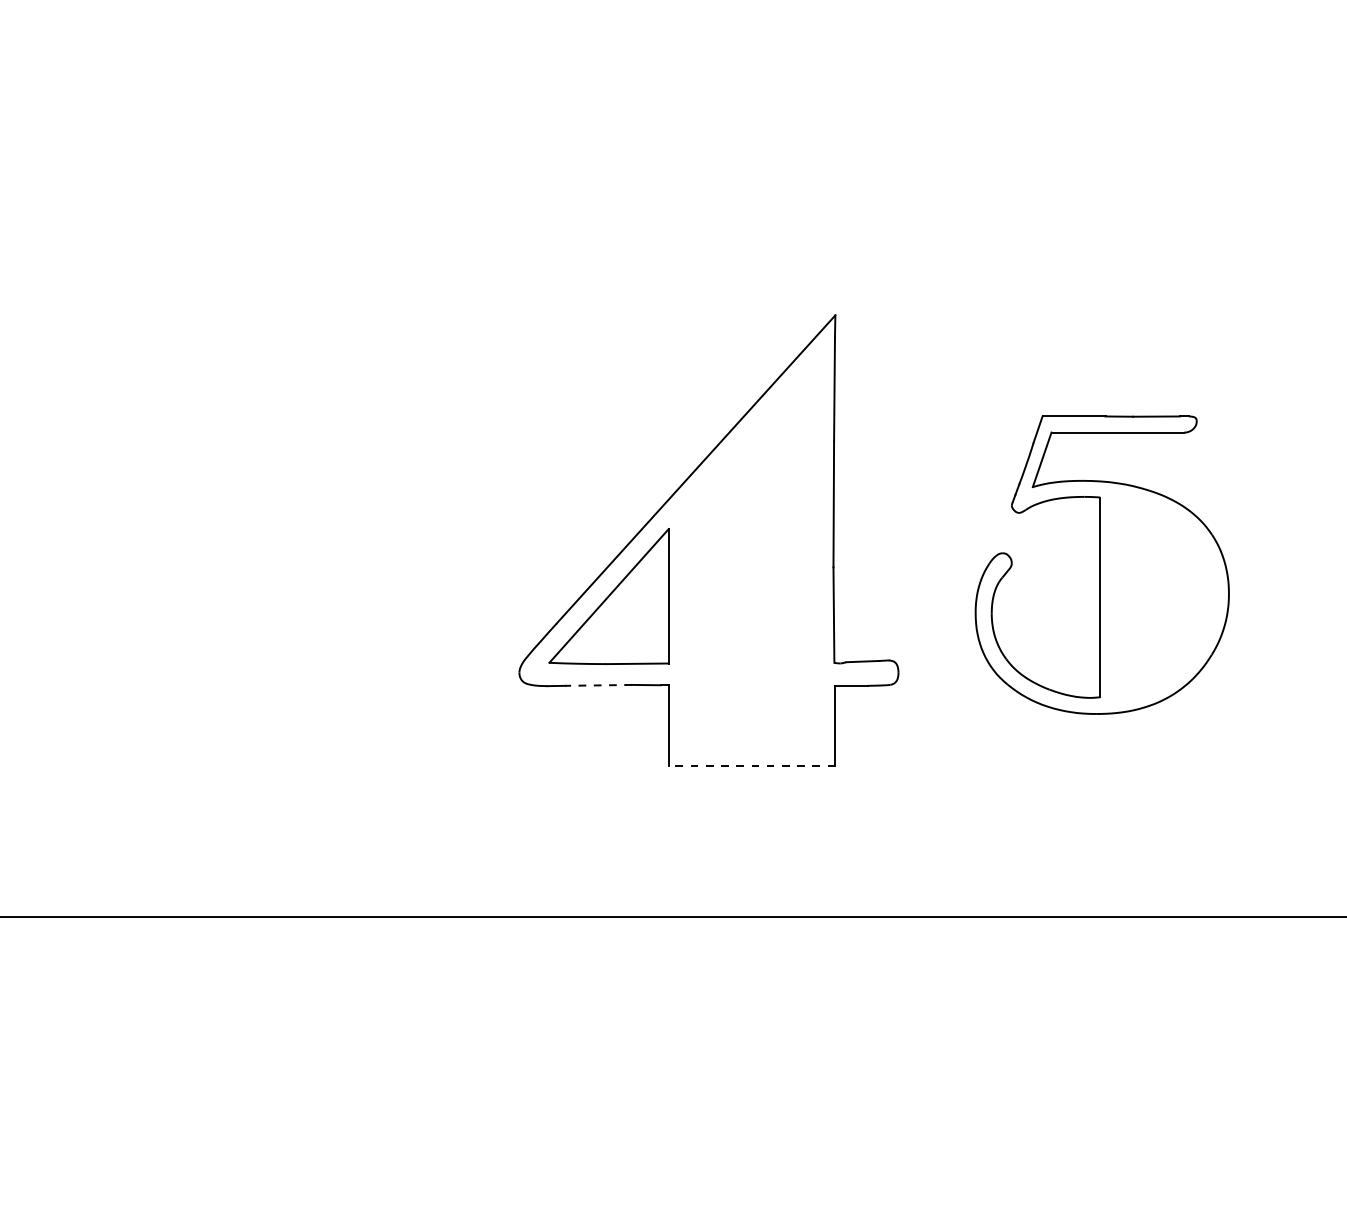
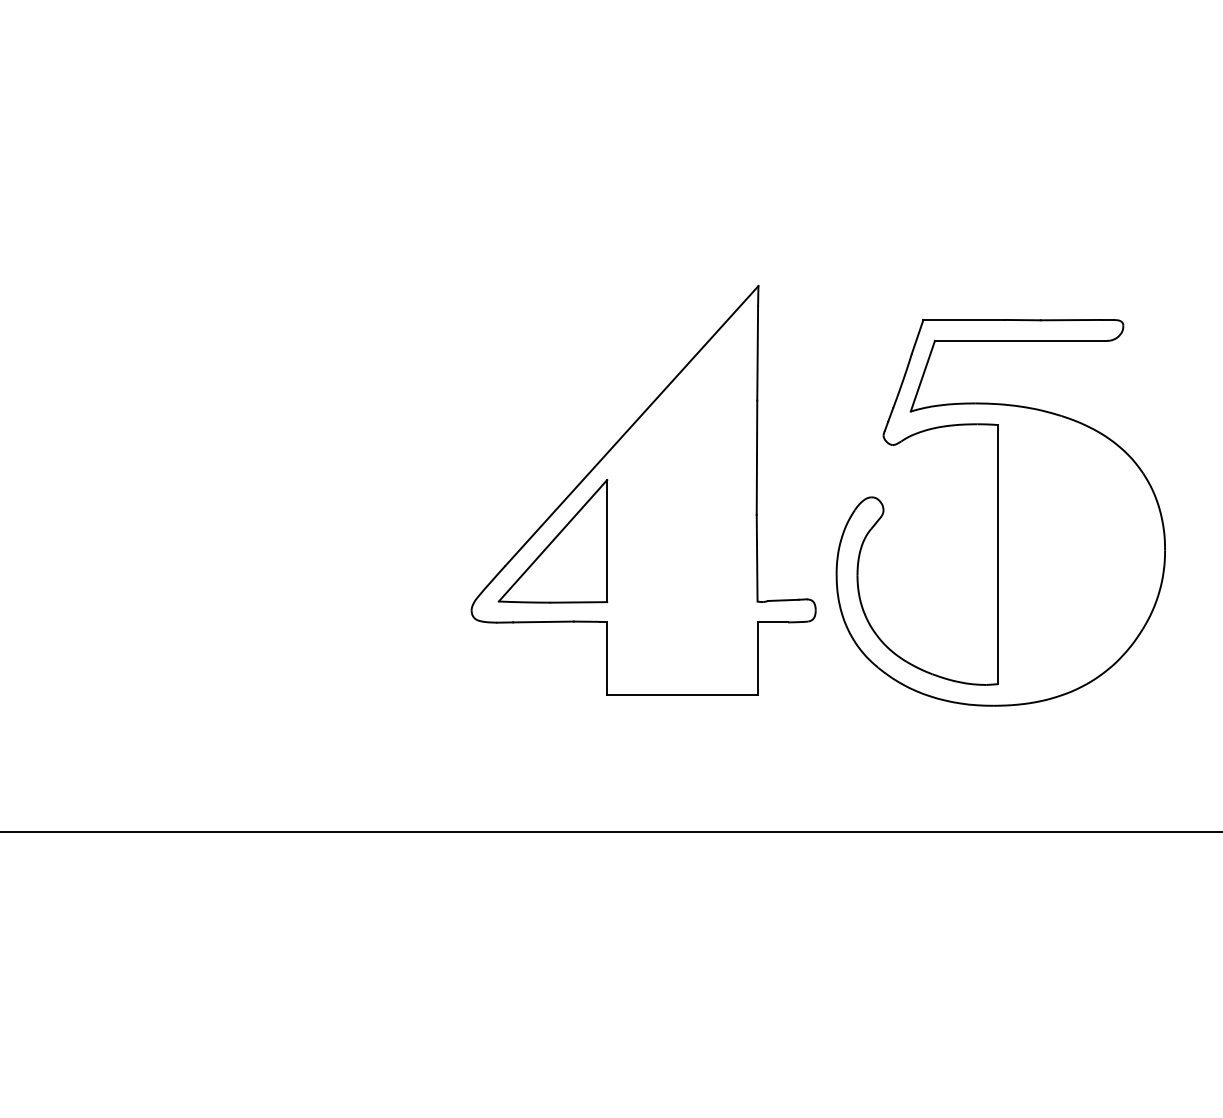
part: (1102, 564) -> (1000, 512), size x1.43
line: (597, 685) -> (542, 622), dashed -> solid
line: (751, 766) -> (682, 695), dashed -> solid

